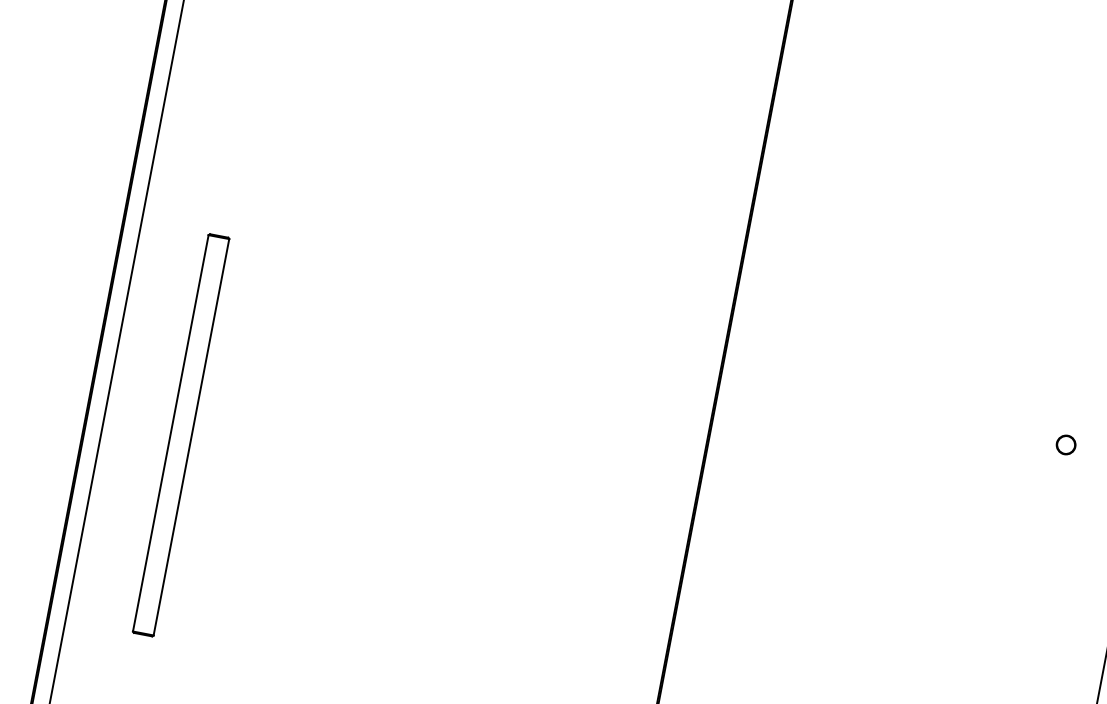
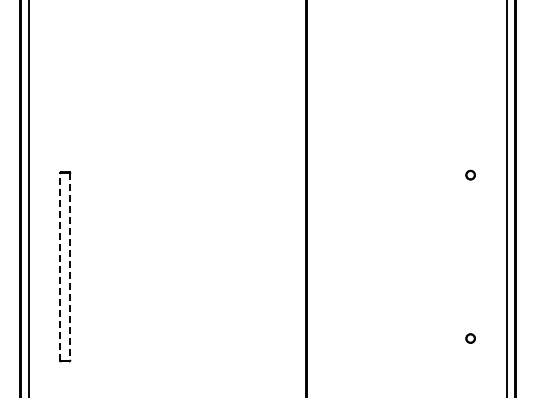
line: (171, 432) -> (60, 266), solid -> dashed
line: (192, 436) -> (70, 266), solid -> dashed
part: (1066, 443) -> (470, 174), moved

